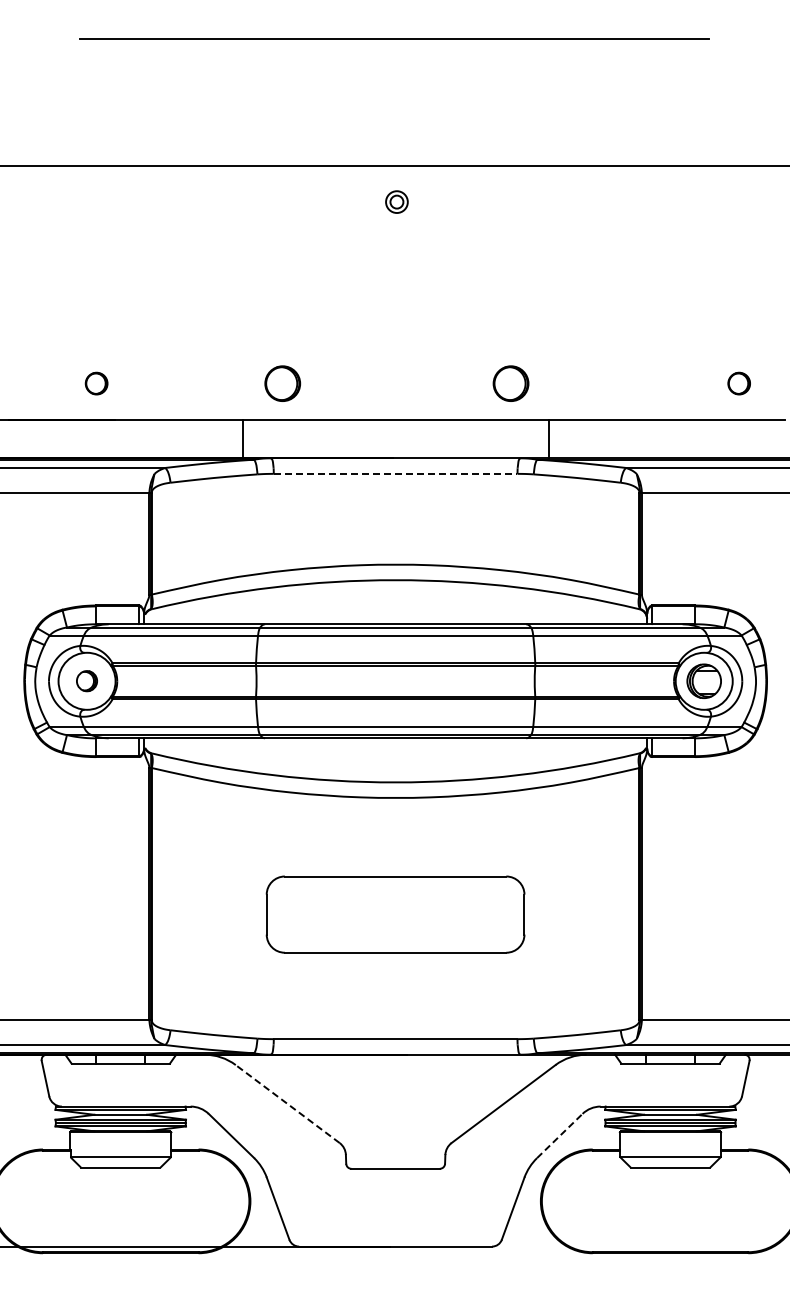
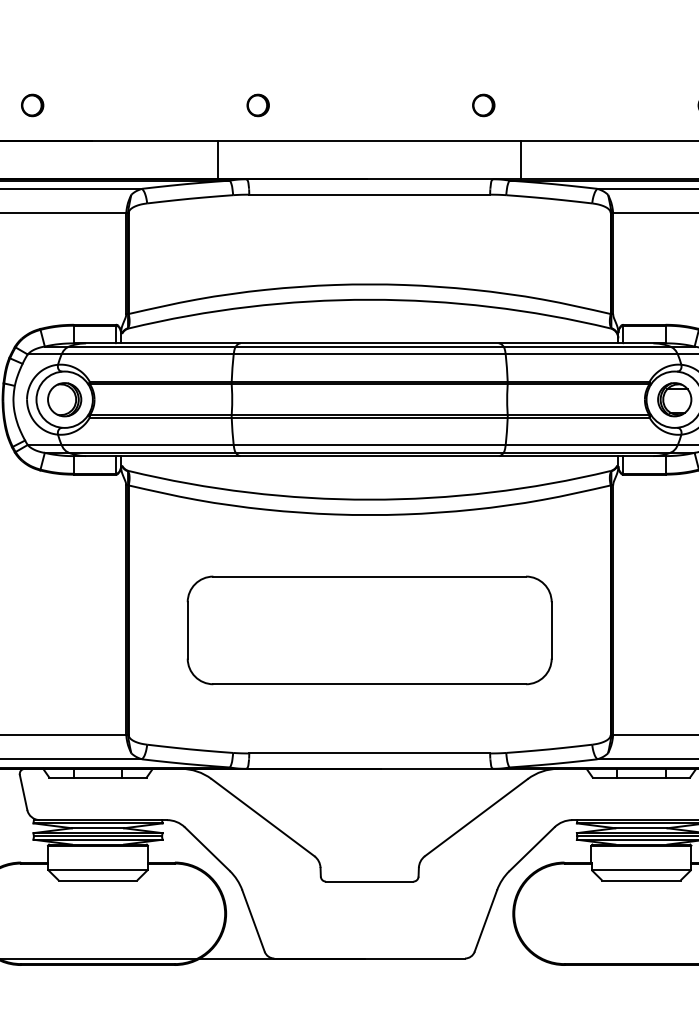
part: (96, 383) -> (32, 105), moved
part: (282, 383) -> (257, 105), size x0.62
part: (510, 383) -> (483, 105), size x0.62
line: (395, 473) -> (369, 194), dashed -> solid
part: (86, 680) -> (64, 398), size x1.67
part: (395, 914) -> (369, 630), size x1.43
line: (287, 1104) -> (262, 818), dashed -> solid
line: (559, 1135) -> (531, 848), dashed -> solid

